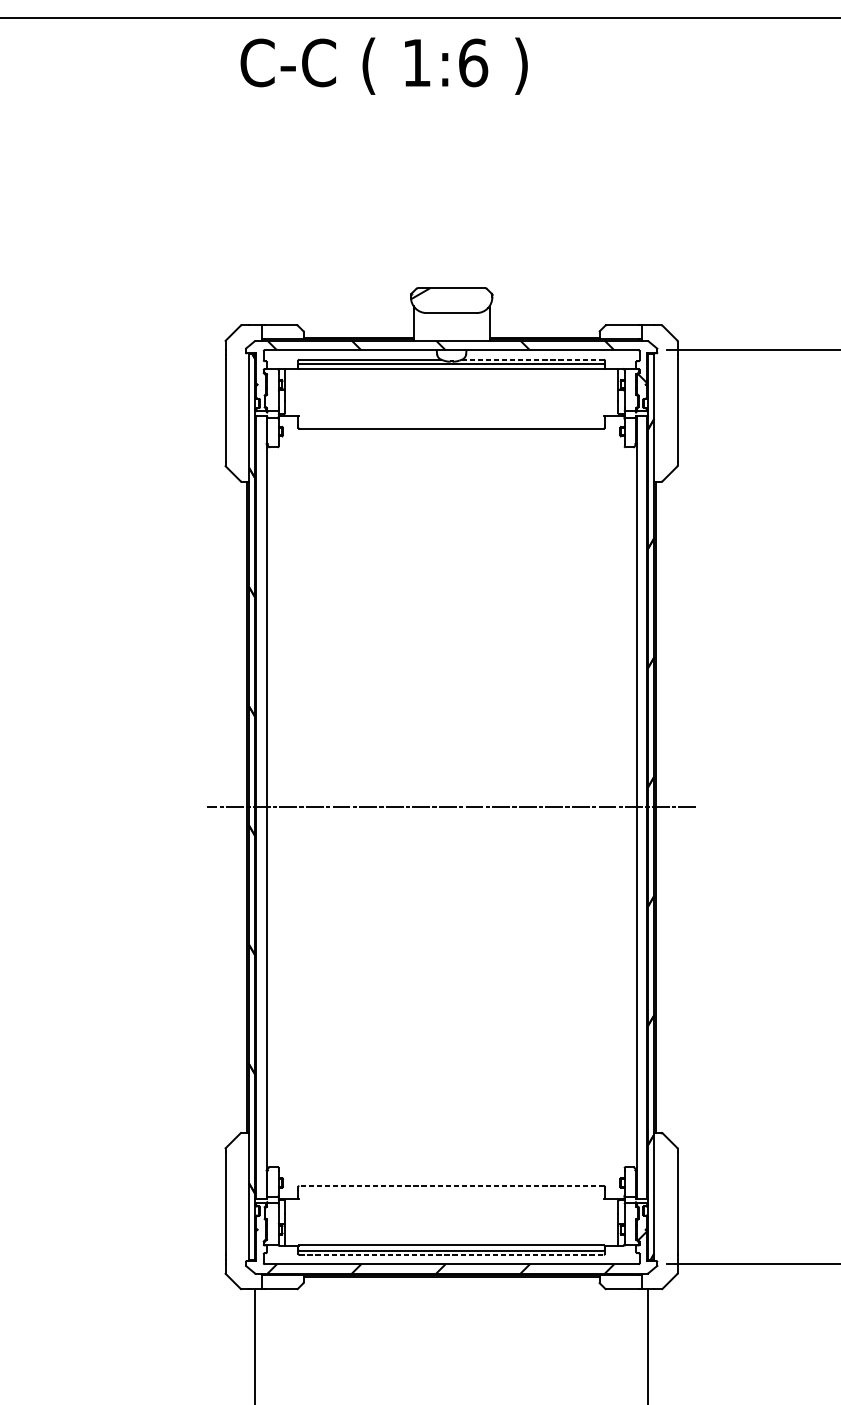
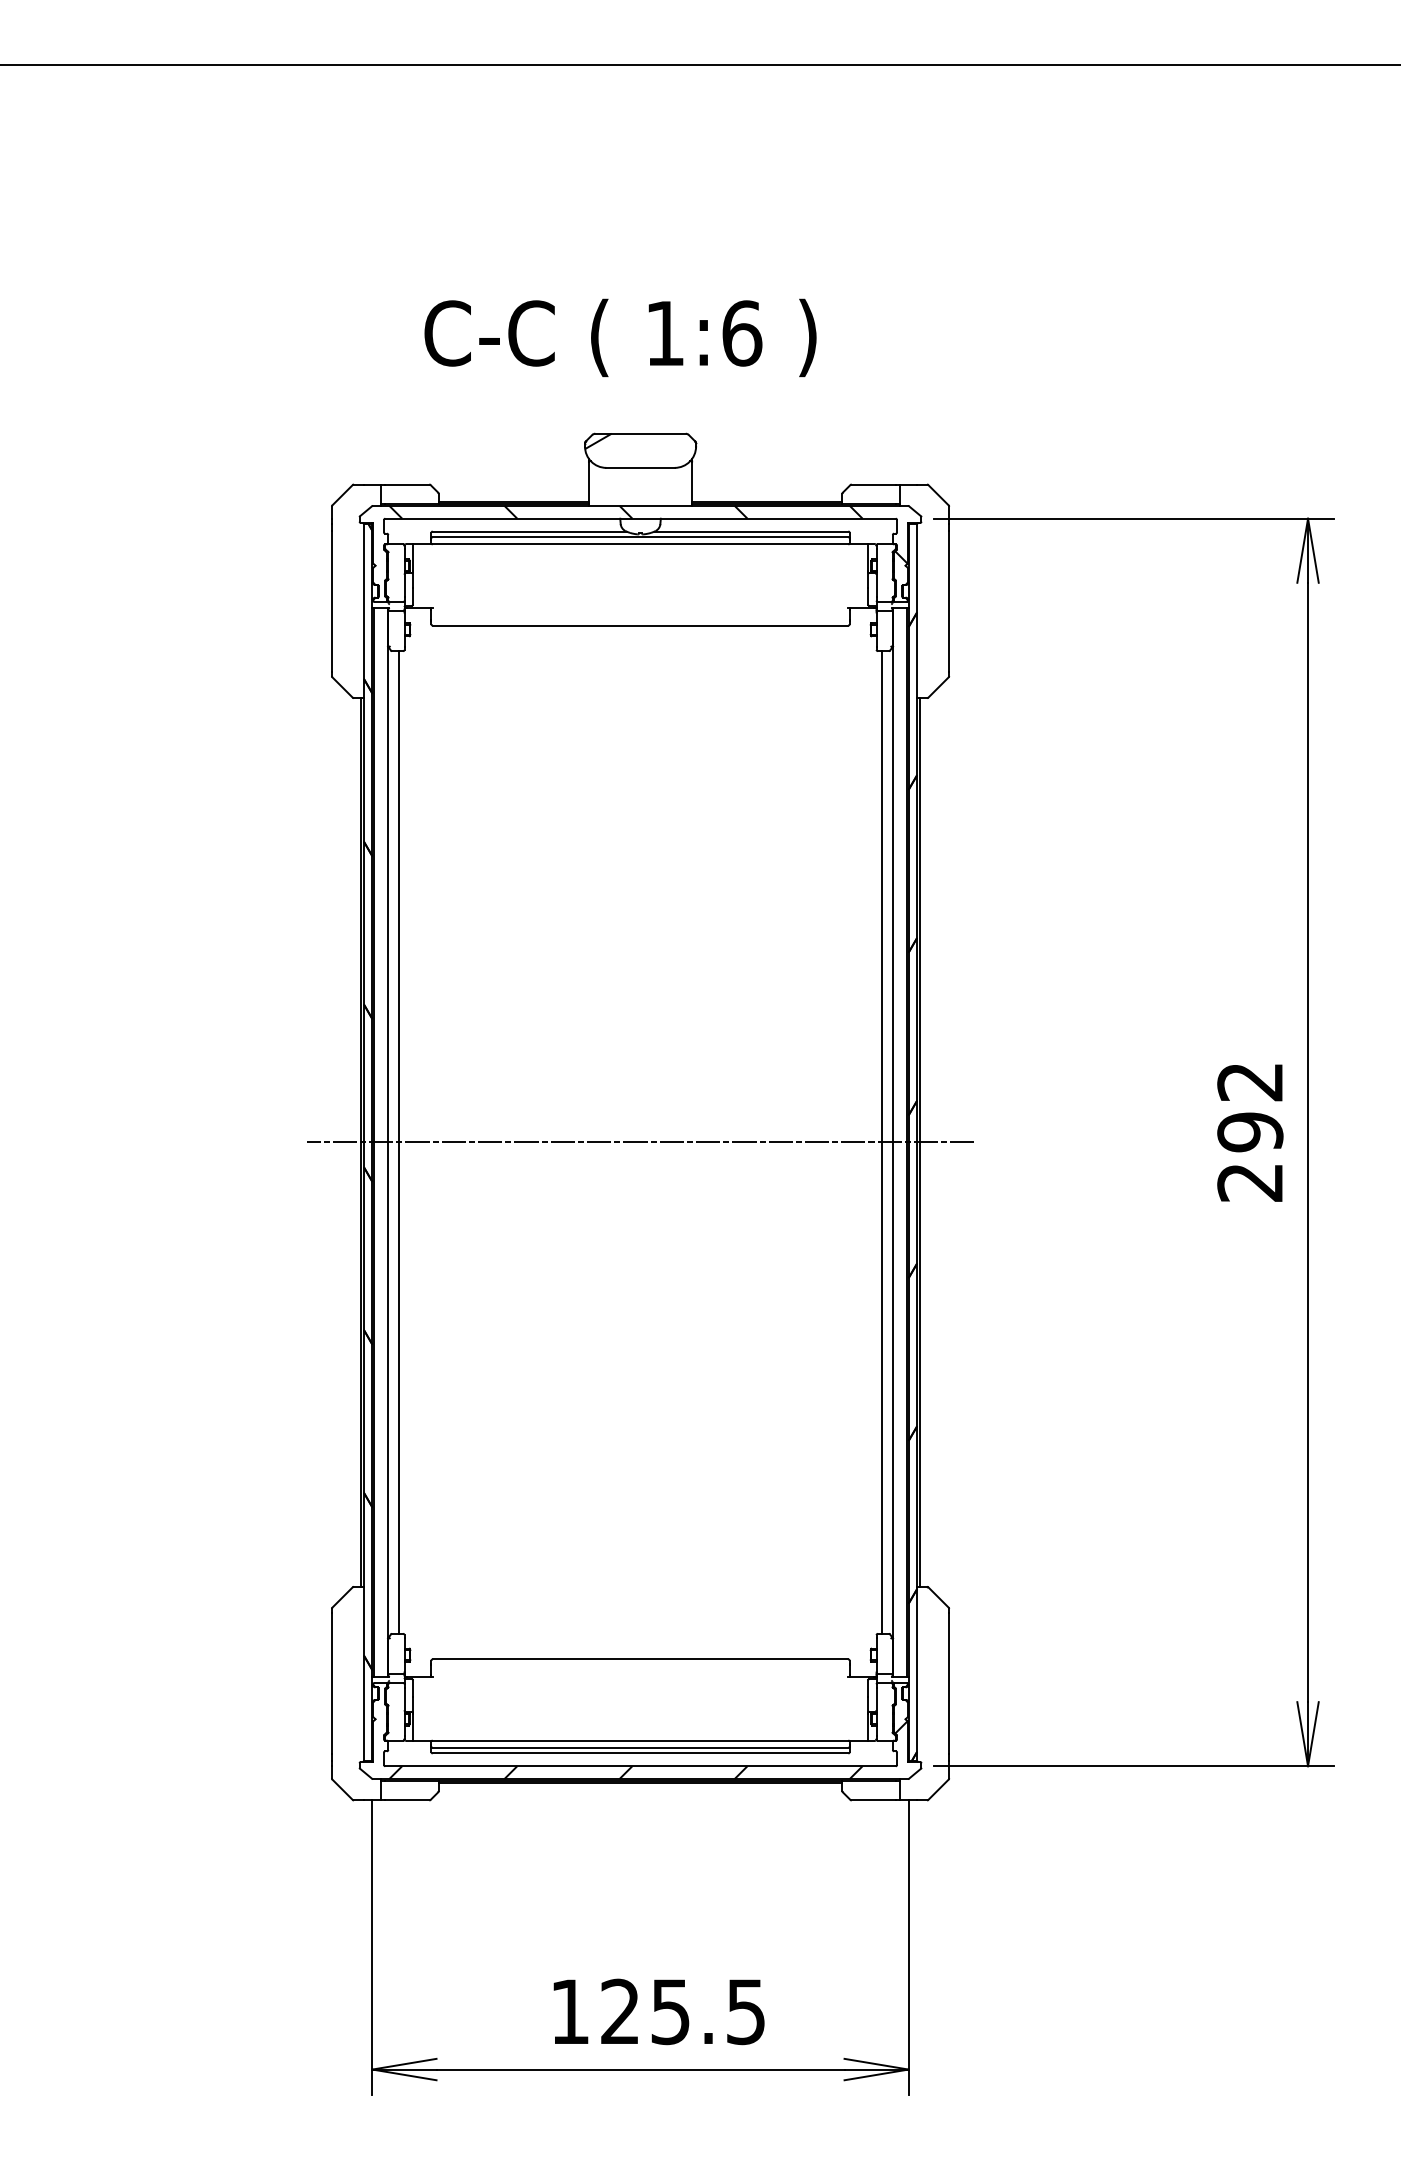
text: (384, 65) -> (620, 337), moved
line: (532, 359) -> (751, 531), dashed -> solid
line: (274, 807) -> (398, 1142), added
line: (628, 807) -> (882, 1142), added
line: (451, 1186) -> (640, 1659), dashed -> solid
line: (451, 1254) -> (640, 1753), dashed -> solid

